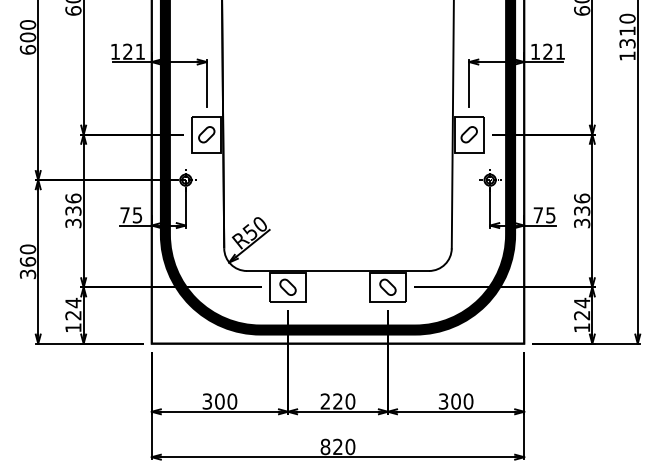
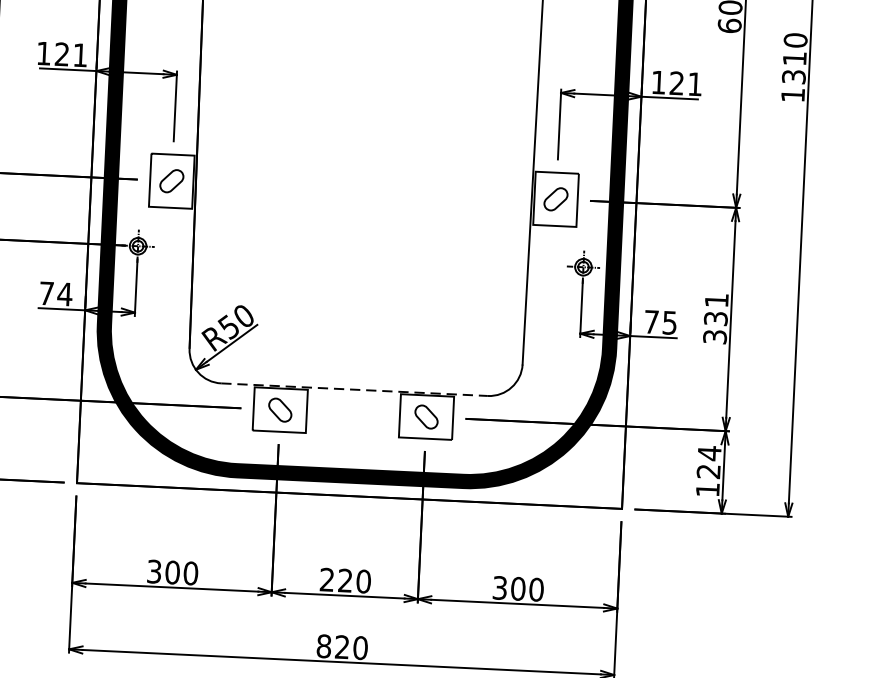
text: (582, 198) -> (717, 300), 336 -> 331
text: (137, 215) -> (64, 294), 75 -> 74
line: (338, 271) -> (355, 390), solid -> dashed

